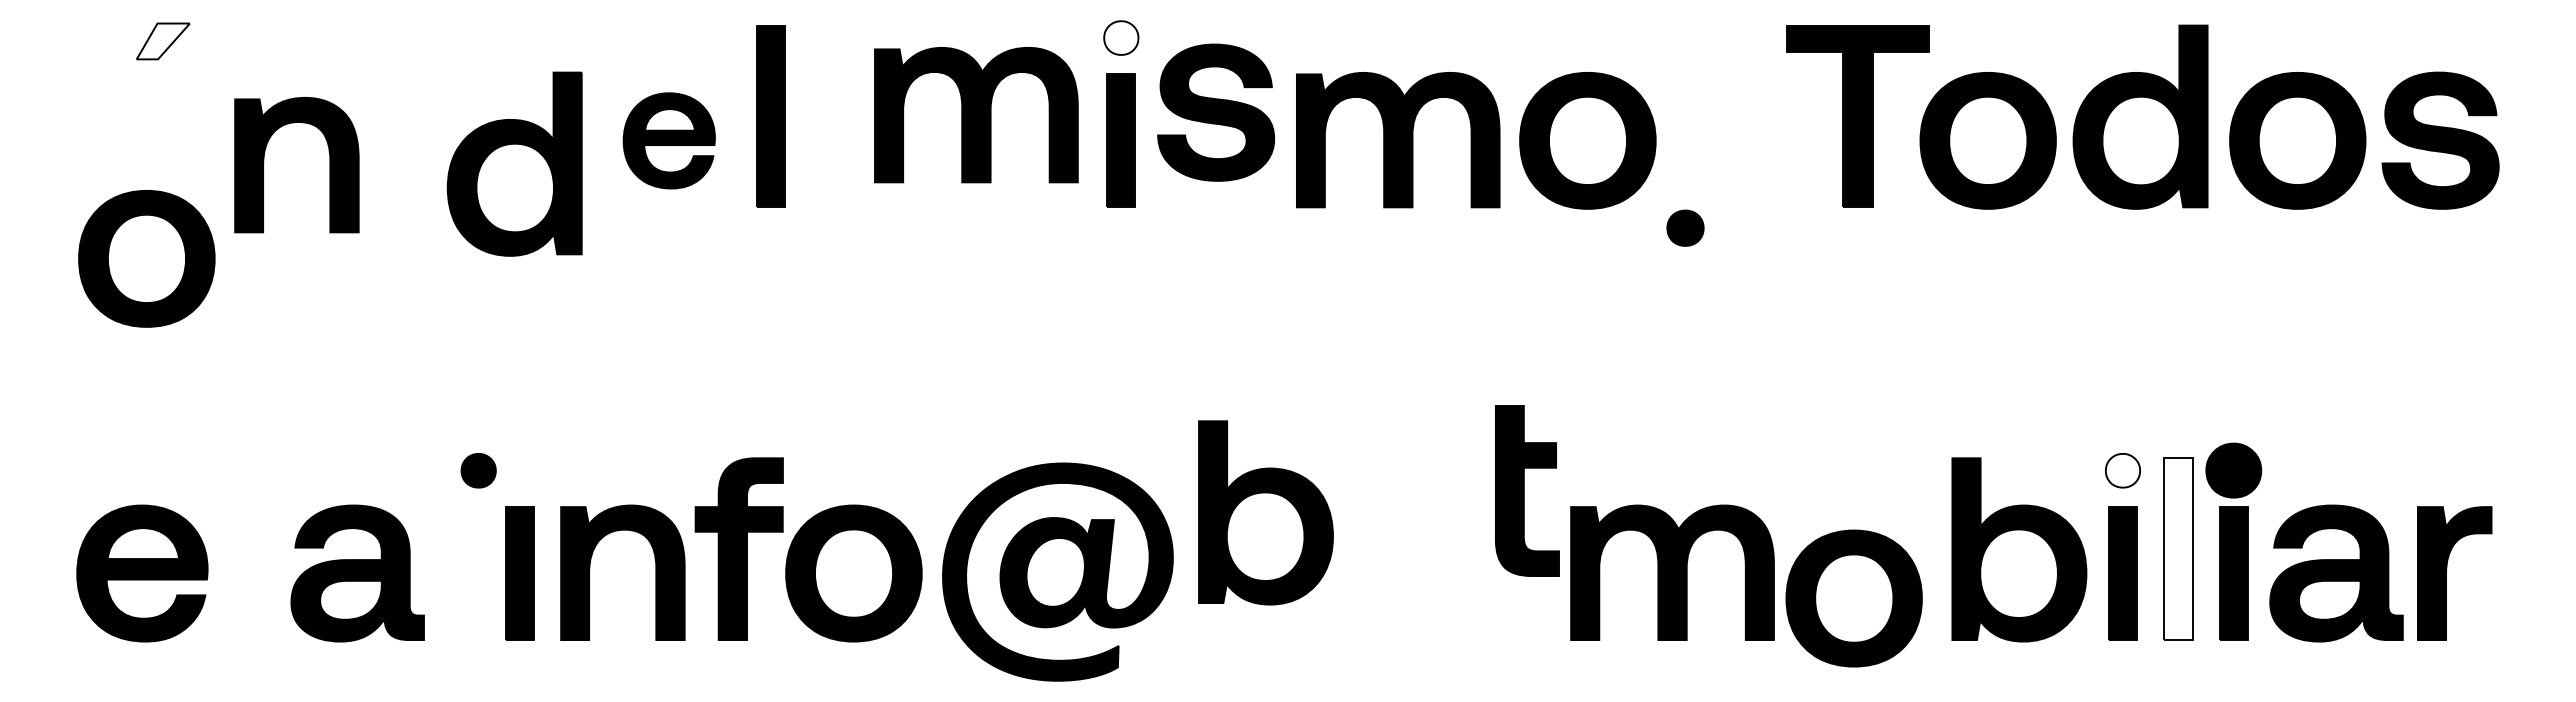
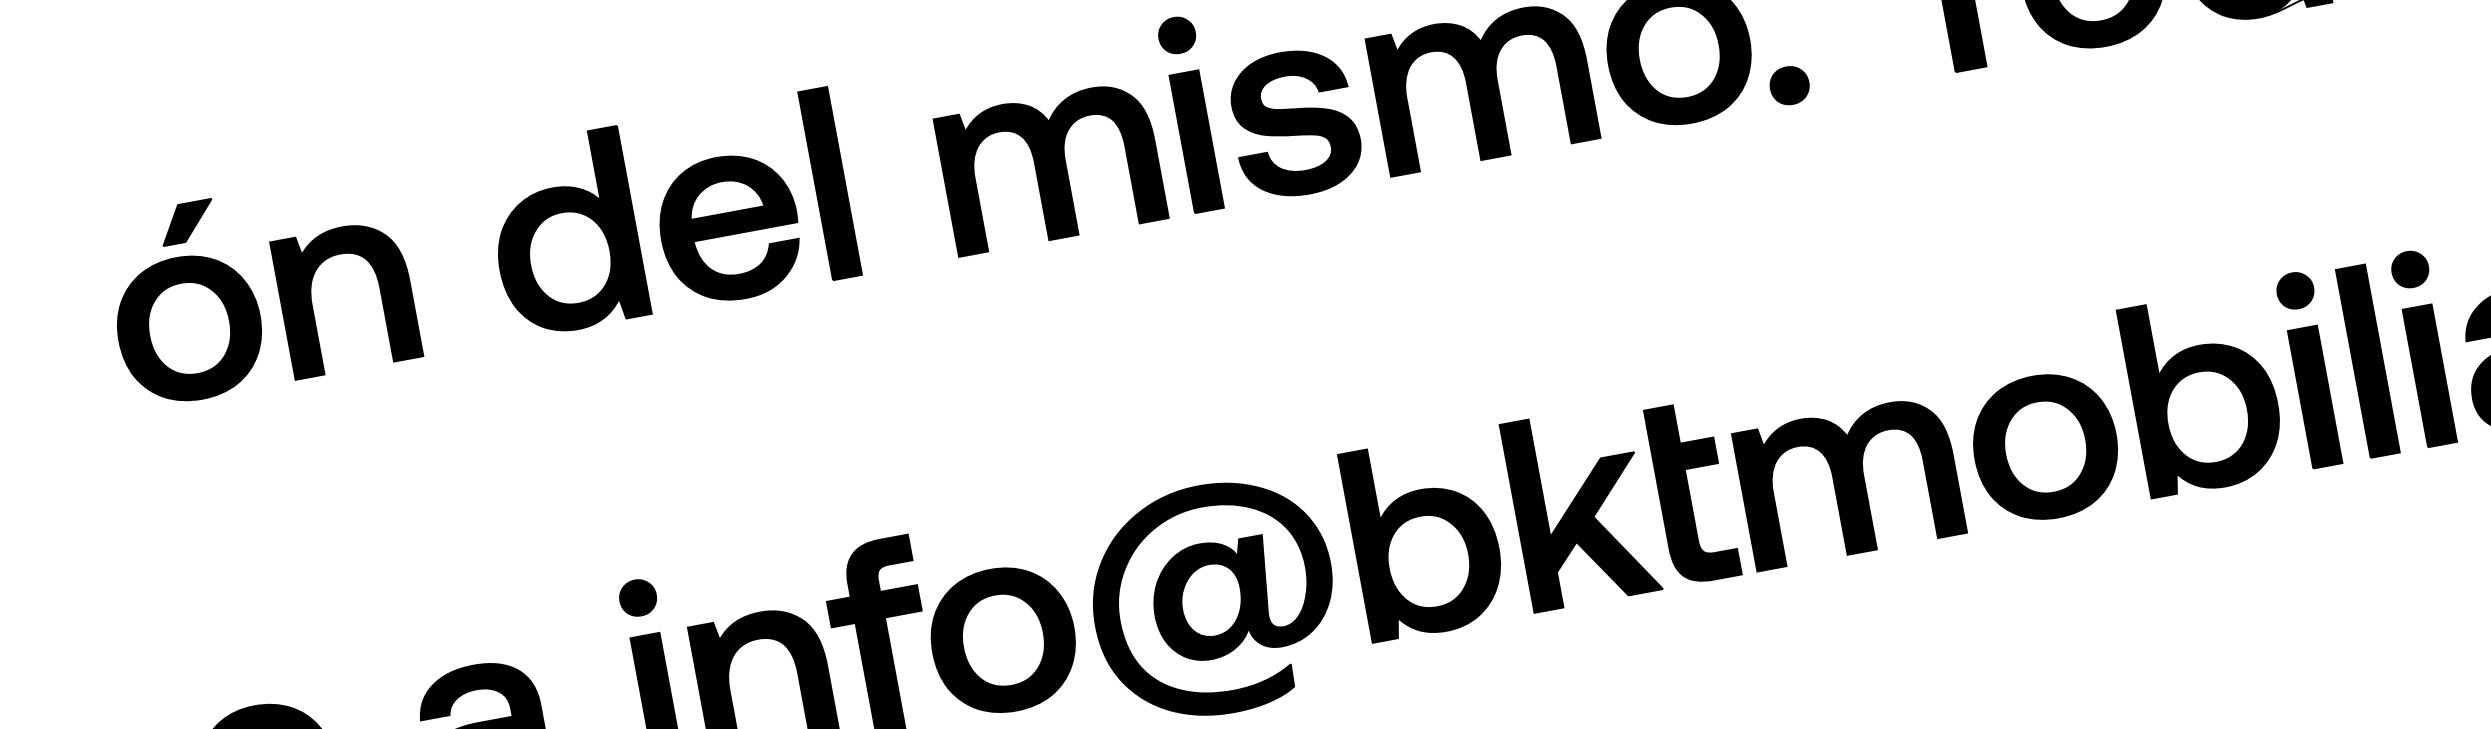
fill: (1121, 37) -> (1177, 34), added
fill: (162, 41) -> (186, 222), added
part: (1216, 112) -> (1295, 123), moved
part: (976, 115) -> (1051, 168), moved
part: (669, 140) -> (729, 227), size x1.43
part: (264, 163) -> (312, 303), moved
part: (514, 163) -> (564, 232), moved
part: (1685, 227) -> (1789, 84), moved
part: (146, 258) -> (189, 328), moved
part: (478, 470) -> (637, 597), moved
fill: (2122, 470) -> (2294, 290), added
part: (2234, 470) -> (2410, 269), size x0.62
part: (1527, 490) -> (1692, 492), moved
part: (1265, 512) -> (1424, 536), moved
part: (1417, 548) -> (1581, 506), added
fill: (2178, 549) -> (2367, 361), added
part: (1853, 598) -> (2044, 447), moved

